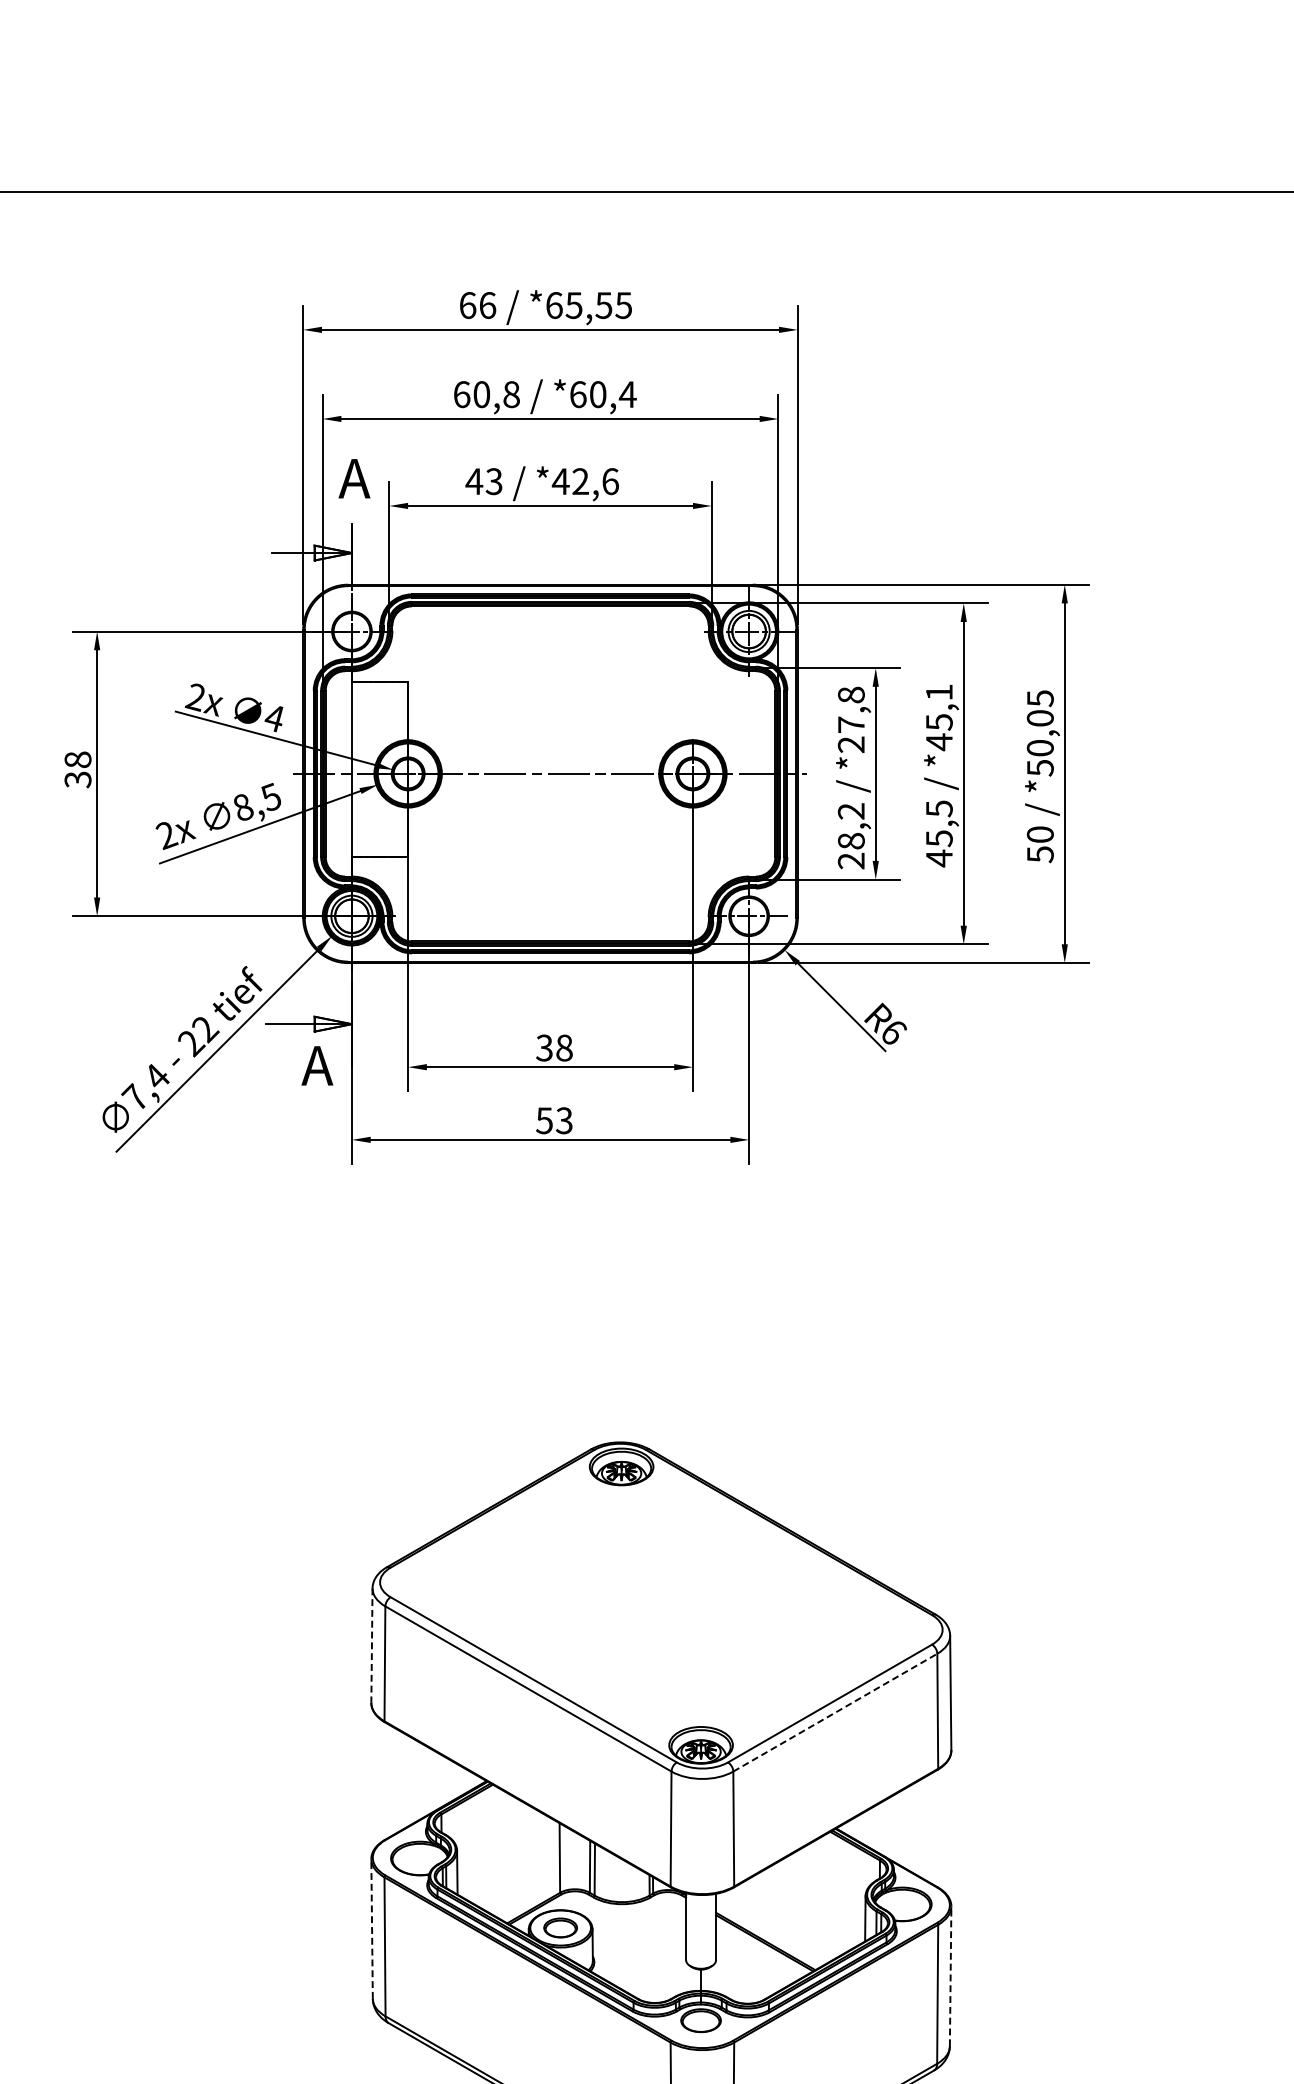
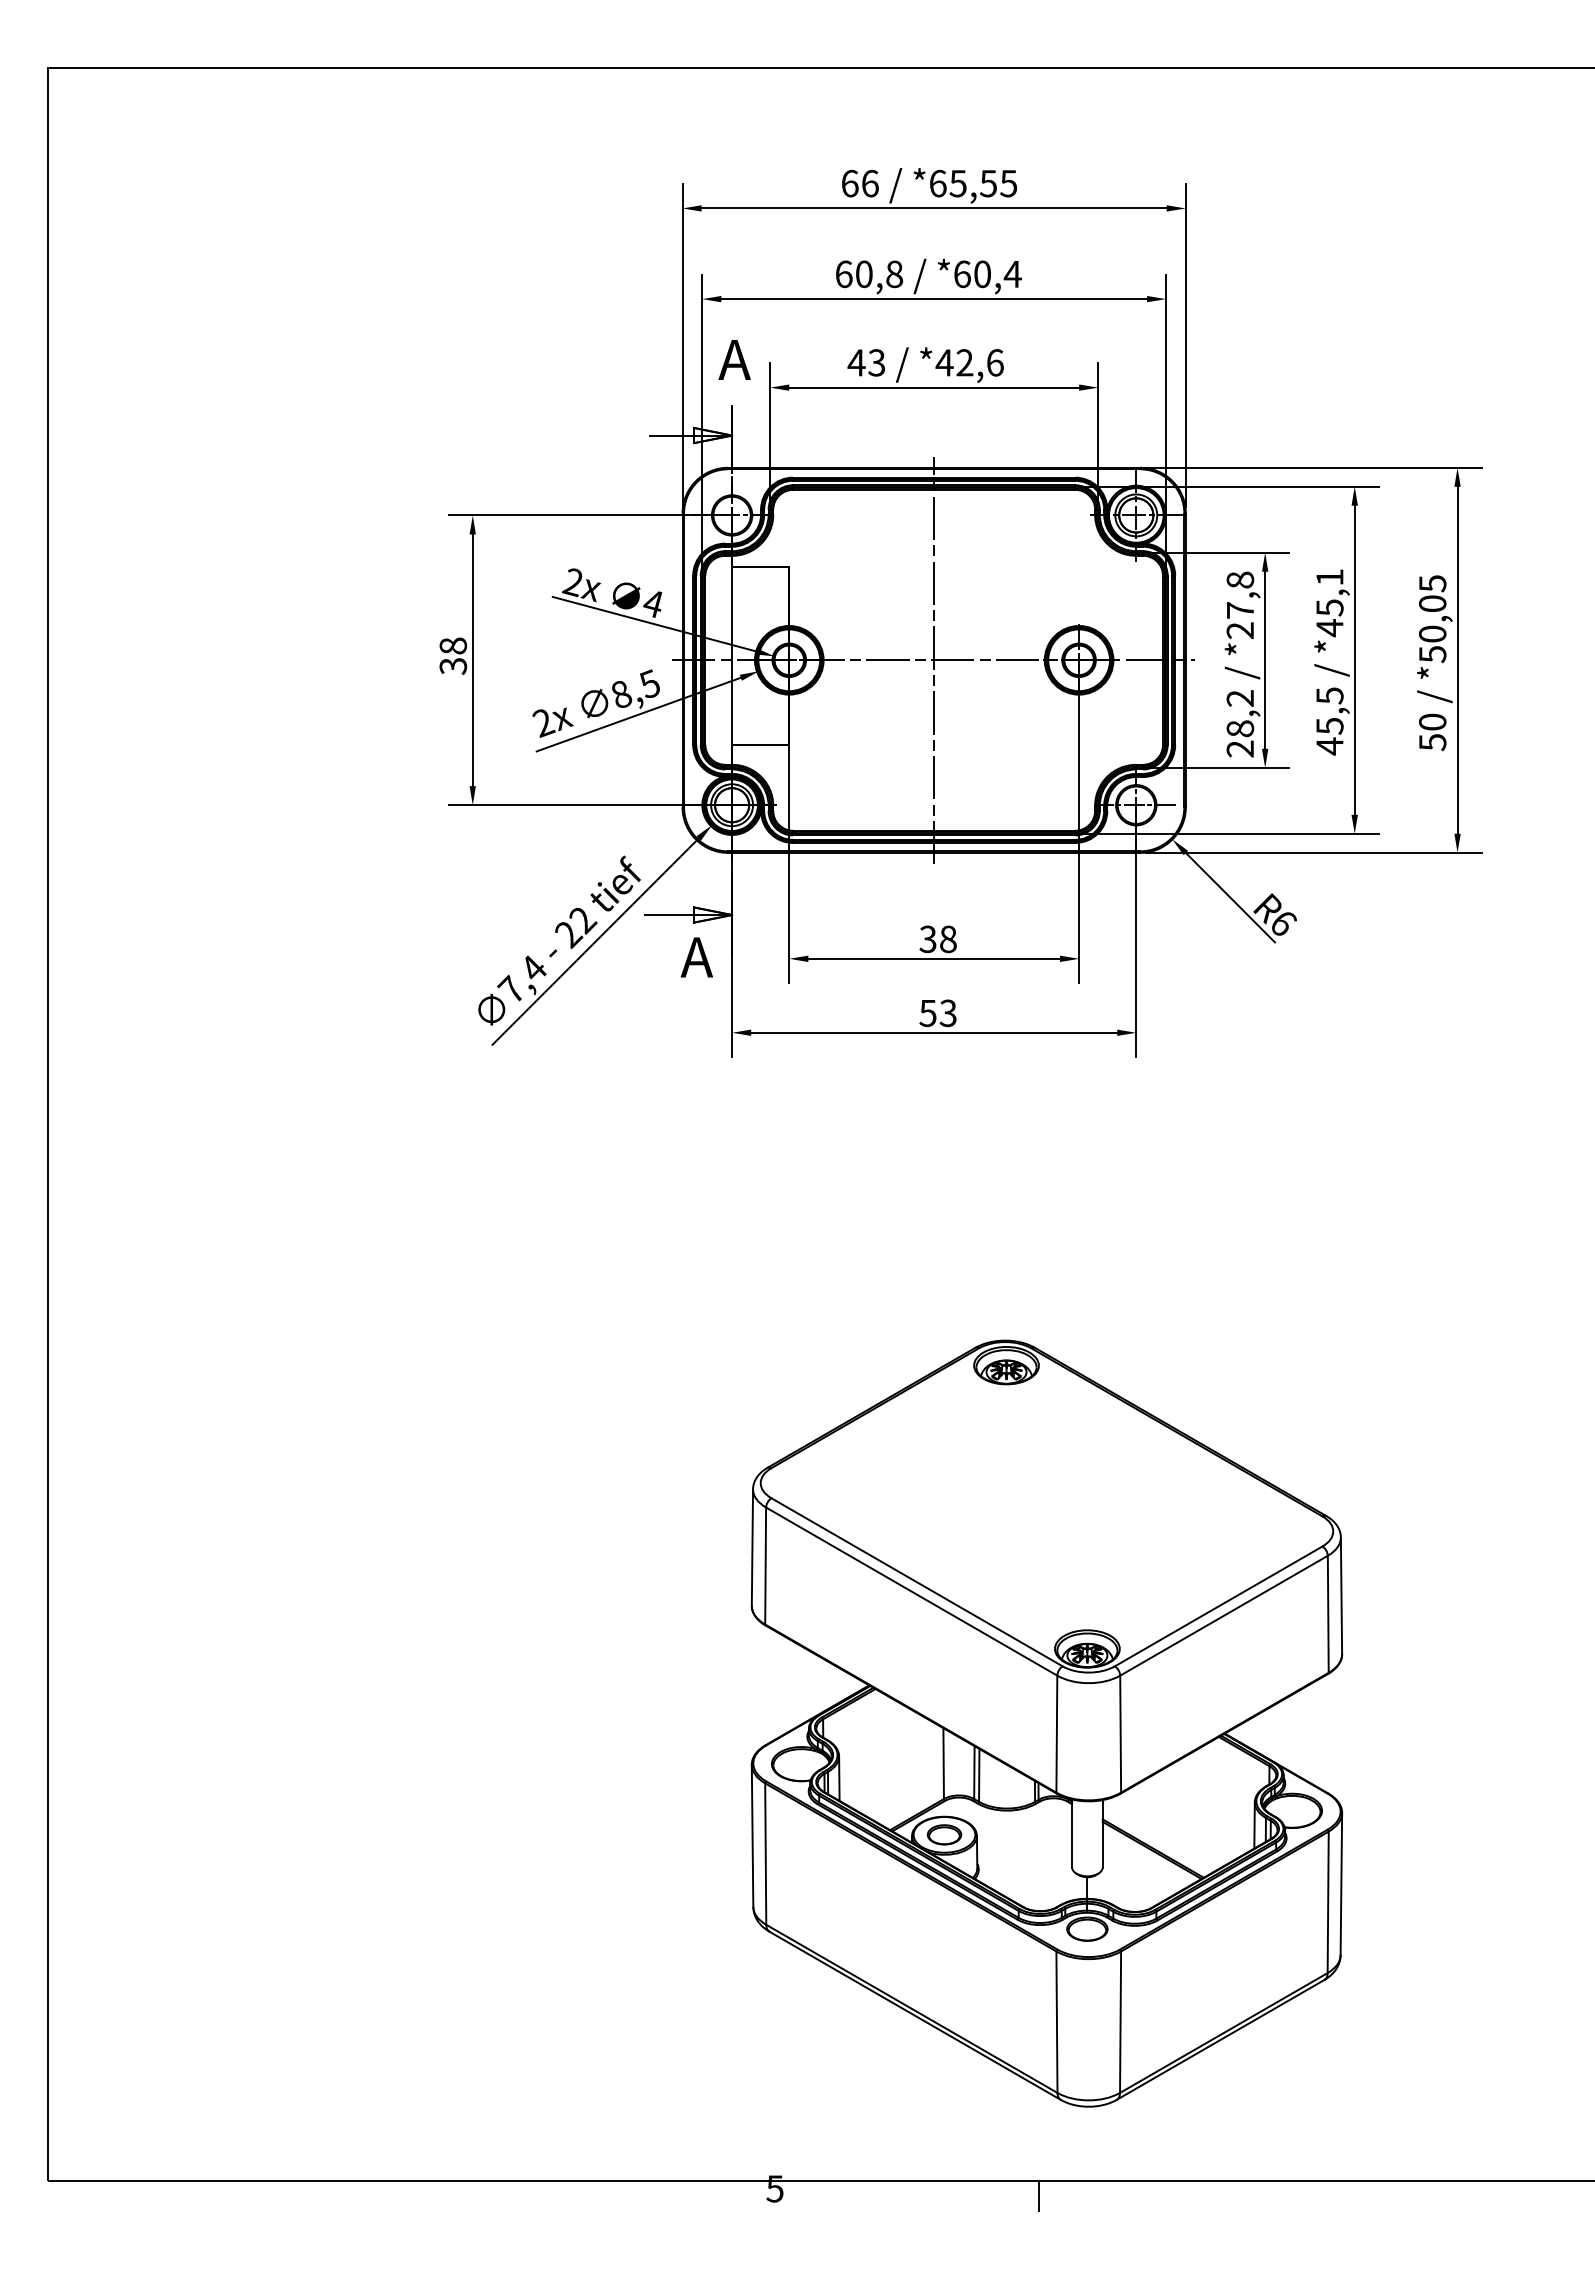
line: (550, 774) -> (934, 660), added
line: (372, 1645) -> (752, 1547), dashed -> solid
line: (835, 1712) -> (1224, 1615), dashed -> solid
line: (372, 1928) -> (752, 1835), dashed -> solid
line: (950, 1975) -> (1341, 1883), dashed -> solid

